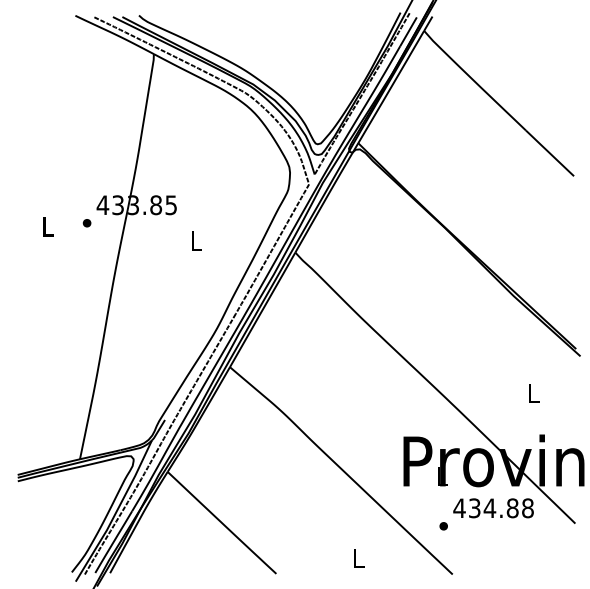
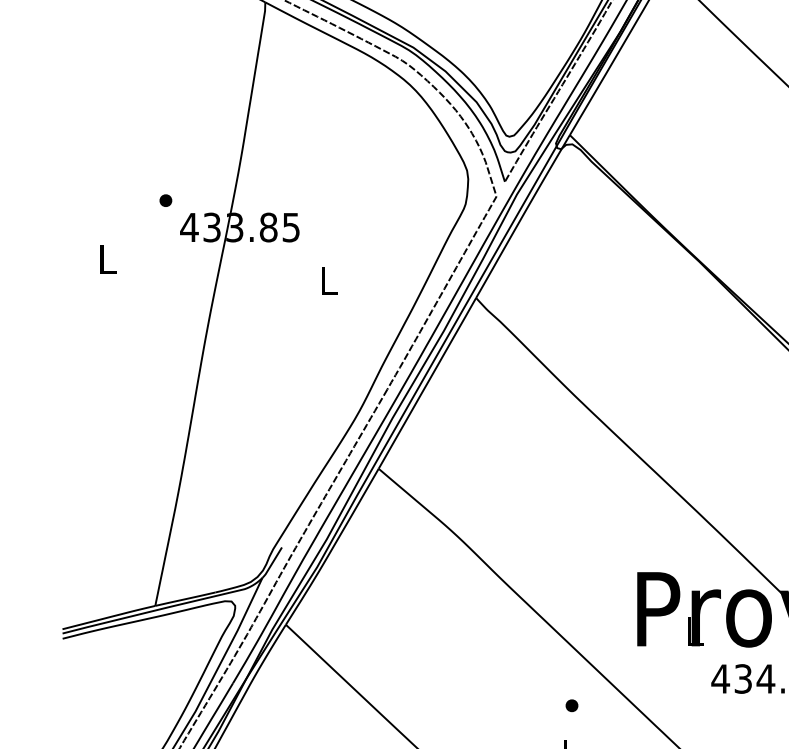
part: (86, 223) -> (164, 201), moved
part: (443, 526) -> (571, 706), moved

